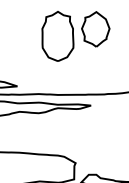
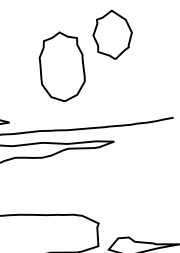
part: (57, 36) -> (61, 66), moved

